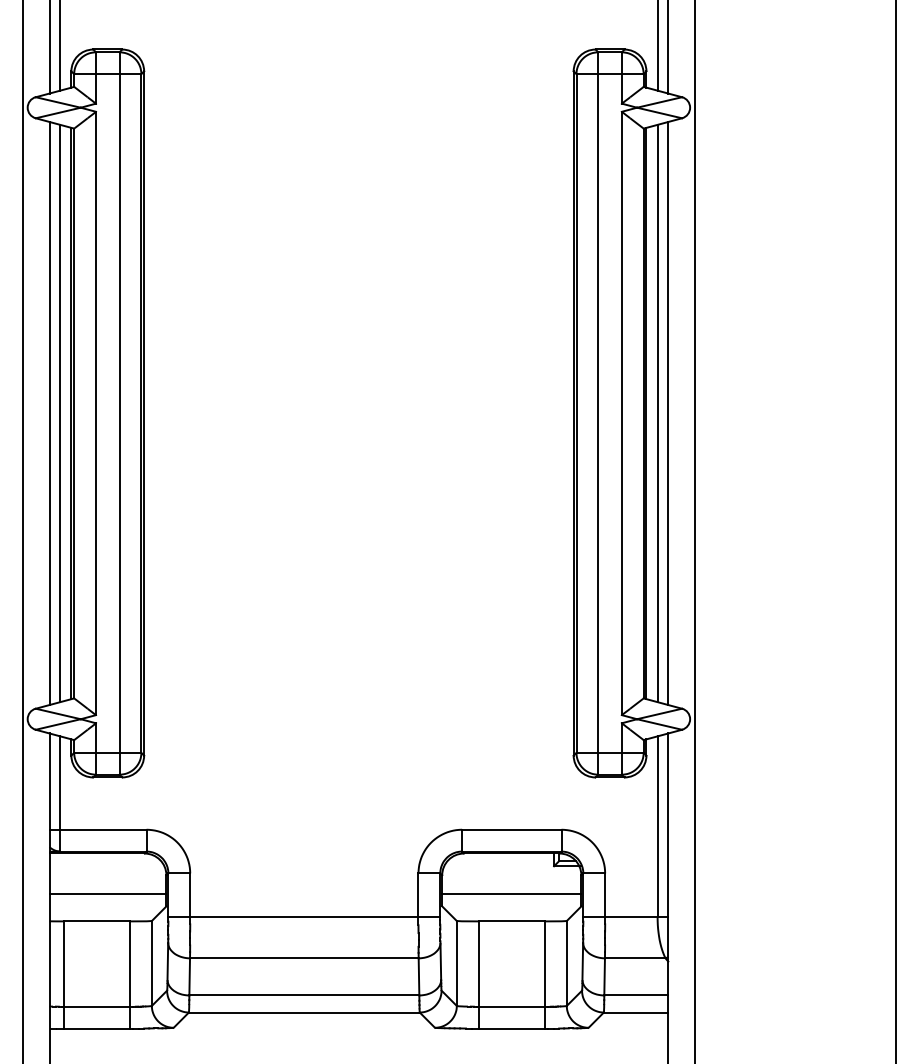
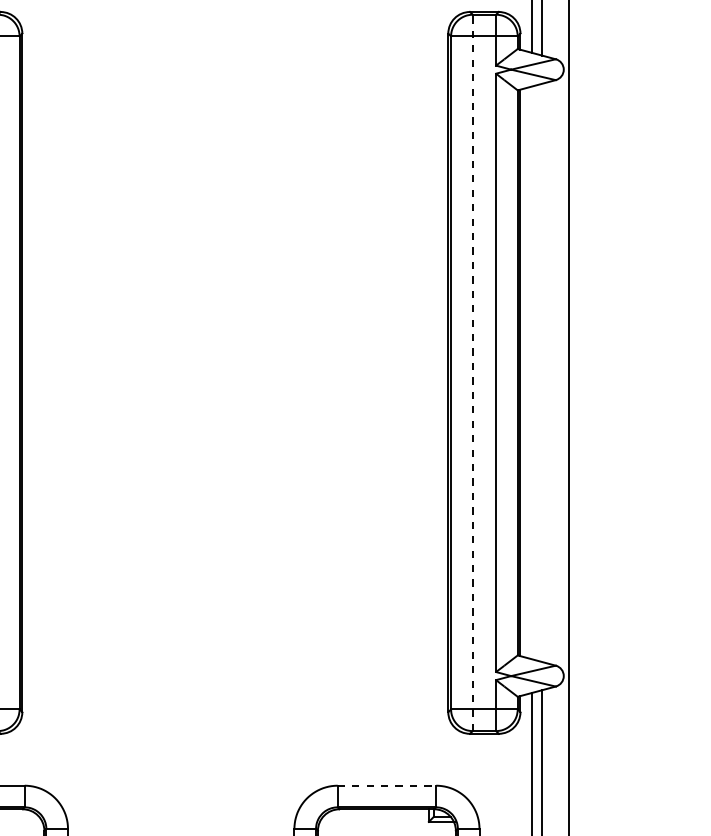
line: (598, 413) -> (472, 372), solid -> dashed
line: (657, 413) -> (531, 372), removed
line: (668, 413) -> (542, 372), removed
line: (511, 829) -> (386, 785), solid -> dashed

